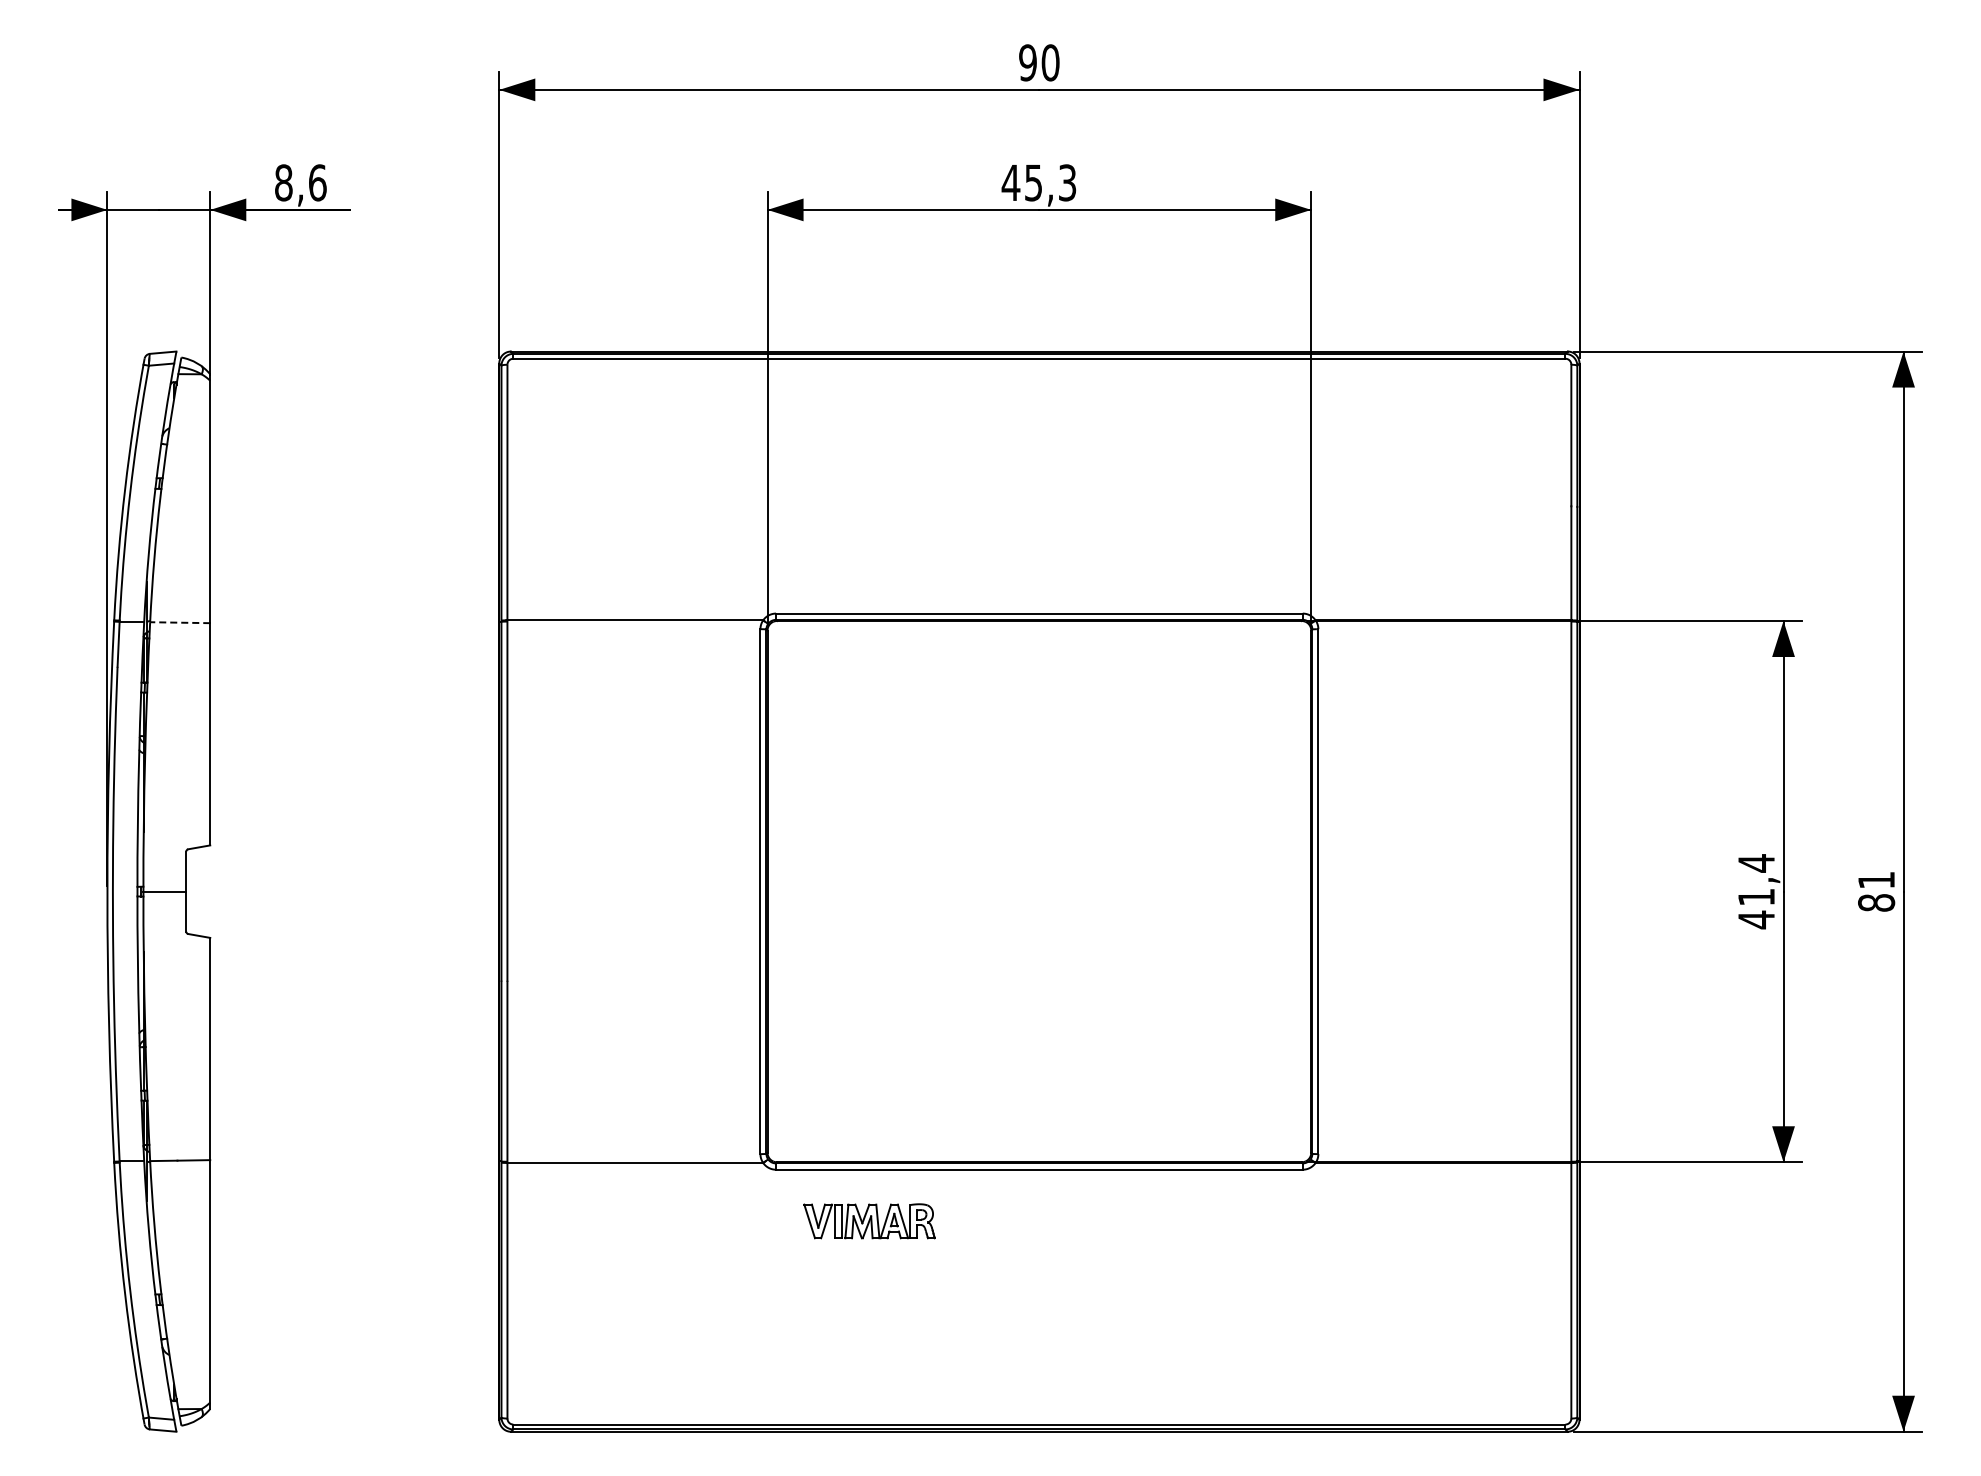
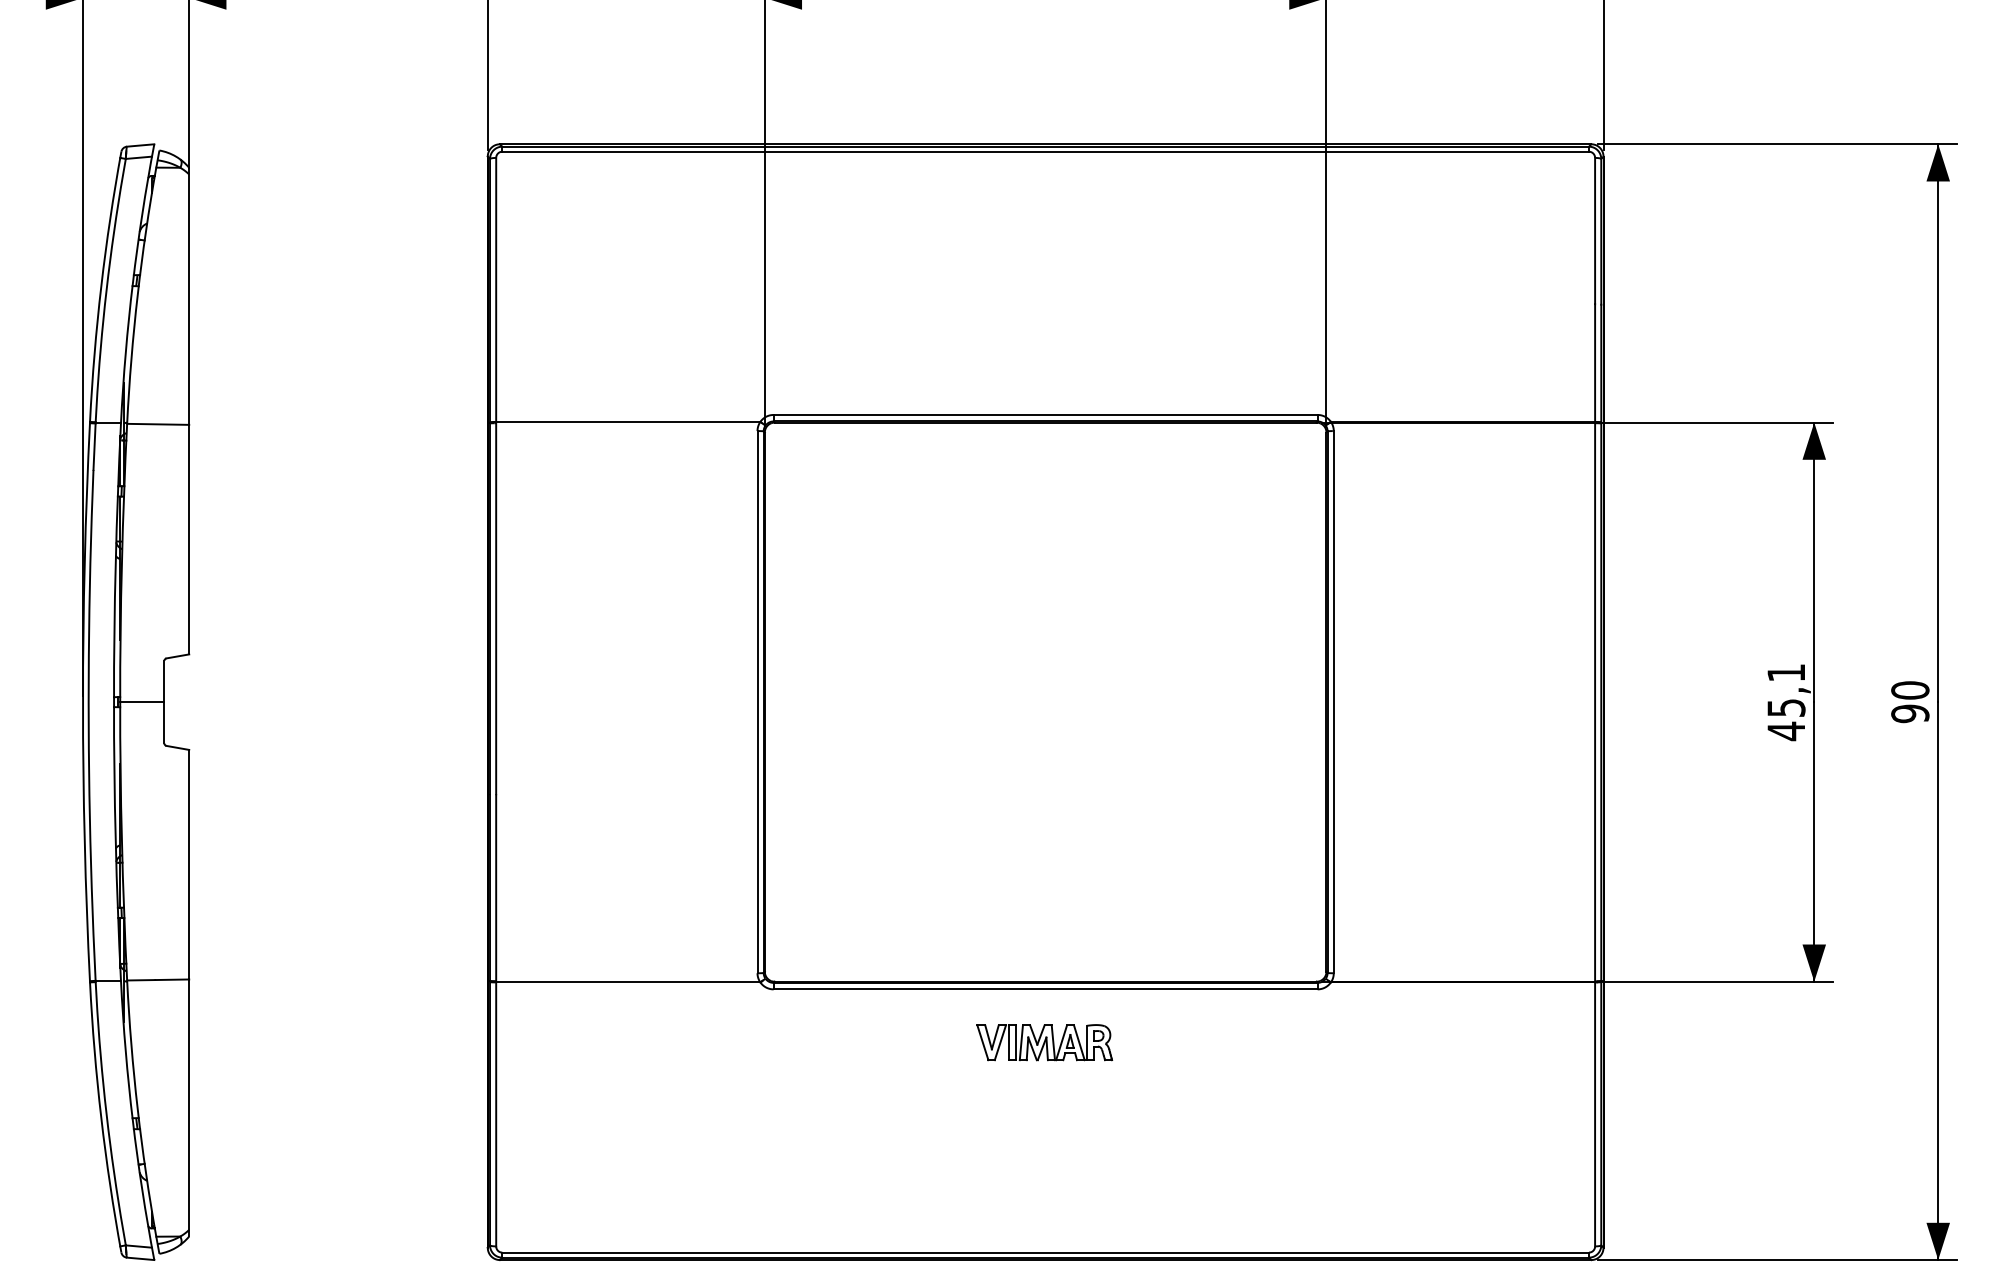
line: (179, 622) -> (157, 424), dashed -> solid
text: (1756, 879) -> (1786, 689), 41,4 -> 45,1
text: (1876, 891) -> (1910, 702), 81 -> 90
part: (869, 1221) -> (1044, 1042), moved

